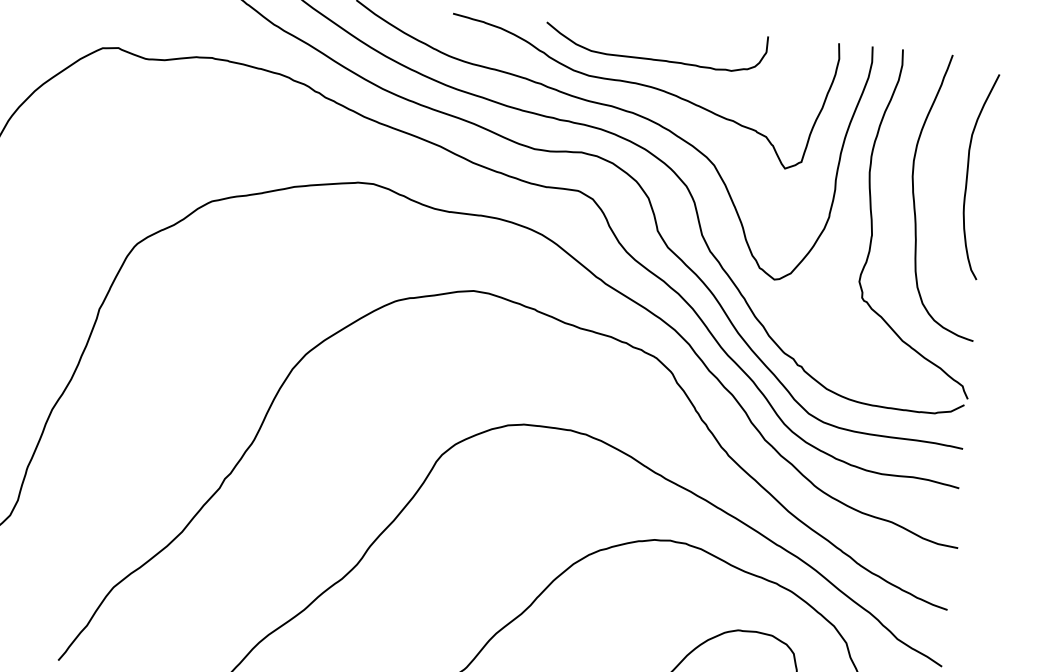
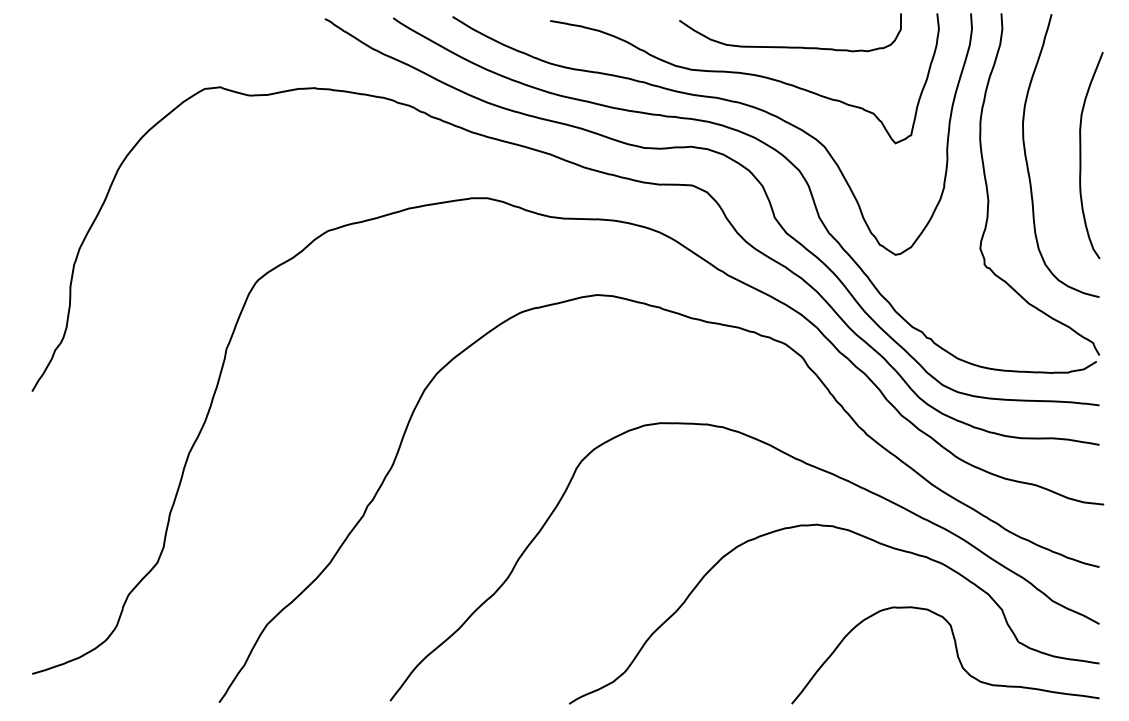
curve: (654, 58) -> (790, 46), moved
curve: (968, 175) -> (1081, 155), moved

